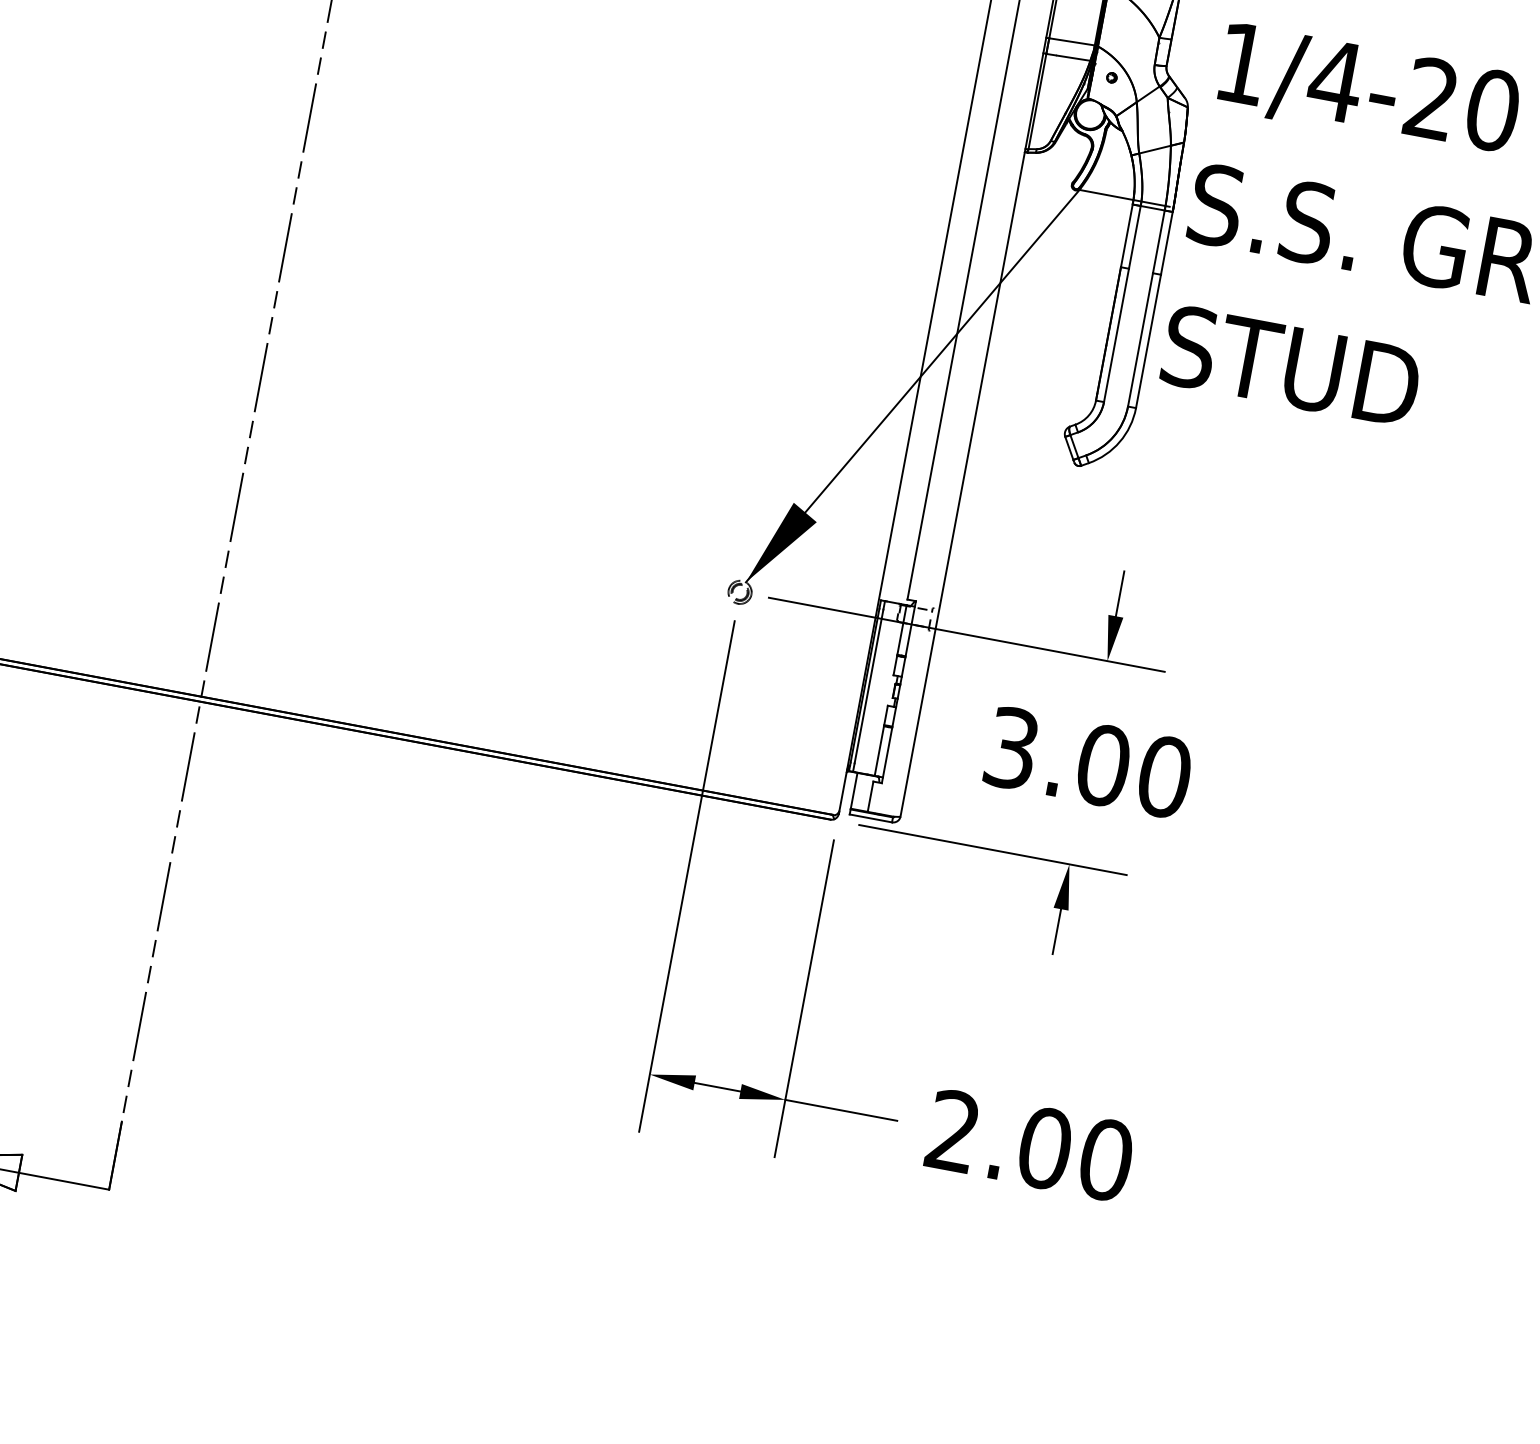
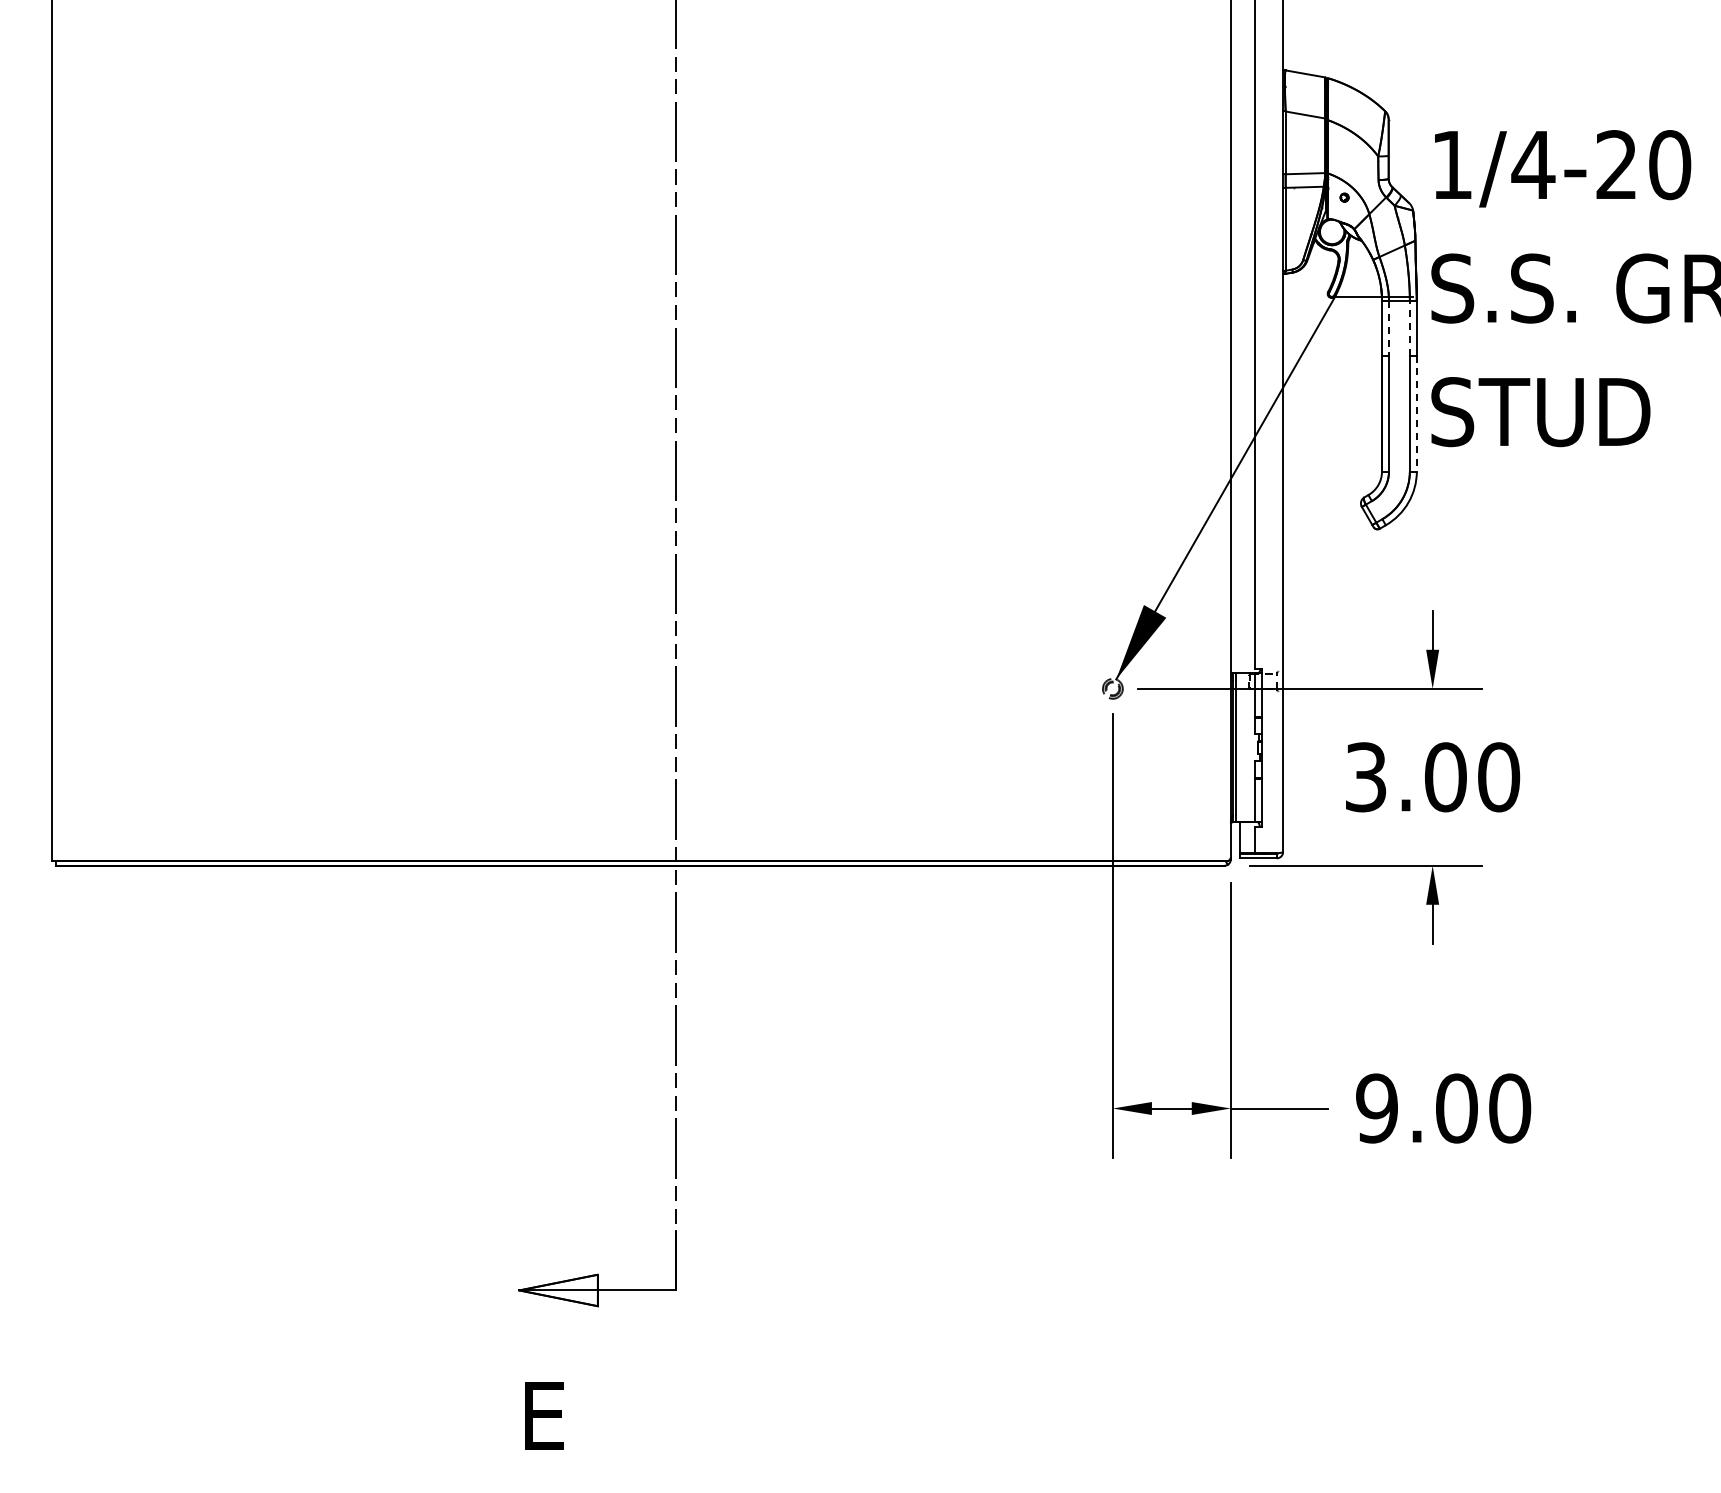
line: (1134, 237) -> (1388, 328), solid -> dashed
line: (1158, 240) -> (1409, 327), solid -> dashed
line: (1147, 342) -> (1416, 414), solid -> dashed
text: (952, 1131) -> (1376, 1108), 2.00 -> 9.00

